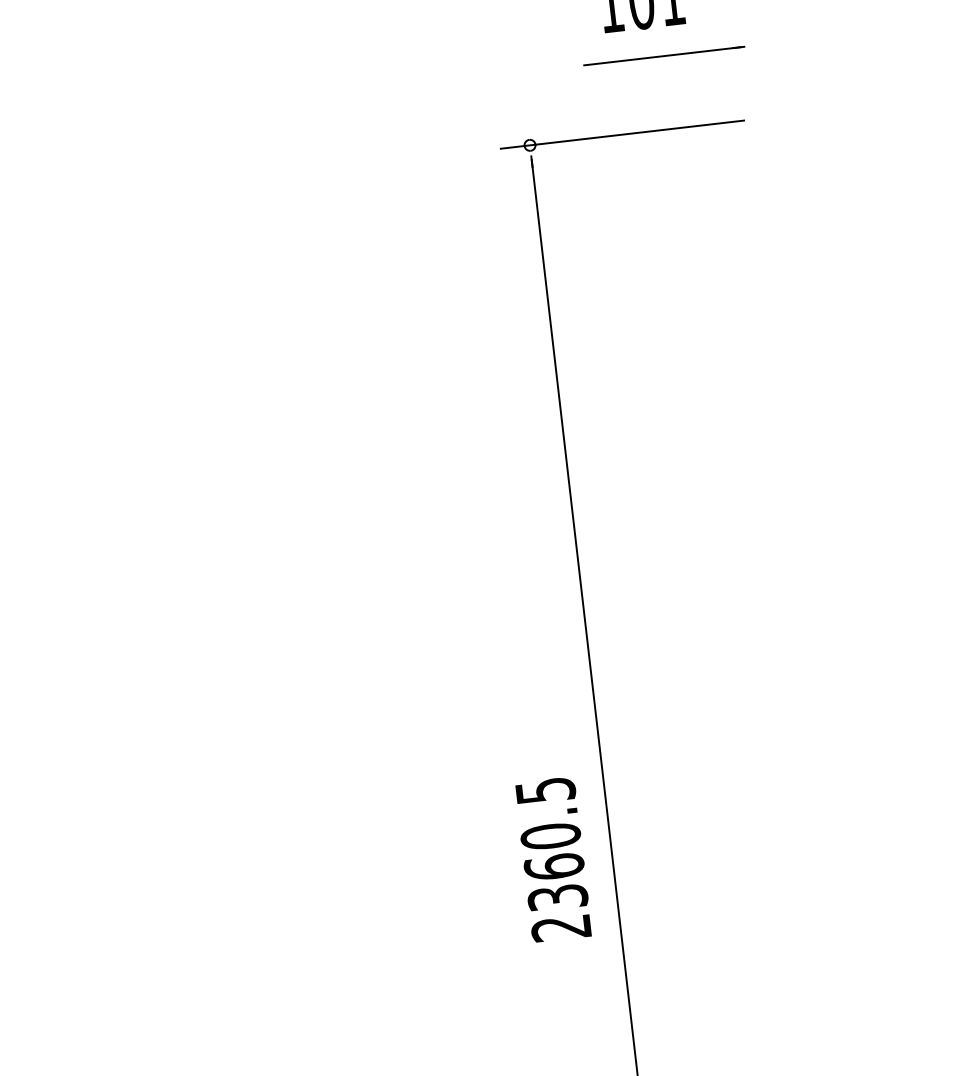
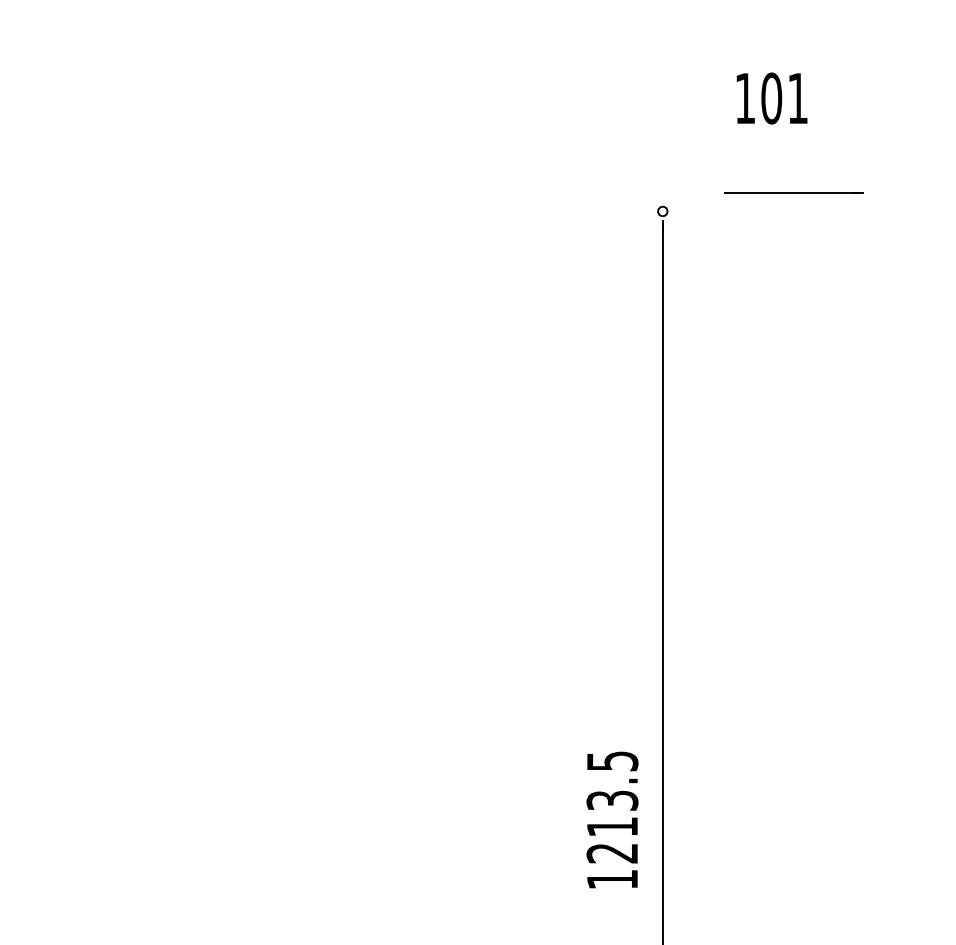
line: (664, 55) -> (793, 192), moved
line: (622, 134) -> (742, 211), removed
text: (556, 881) -> (612, 839), 2360.5 -> 1213.5

